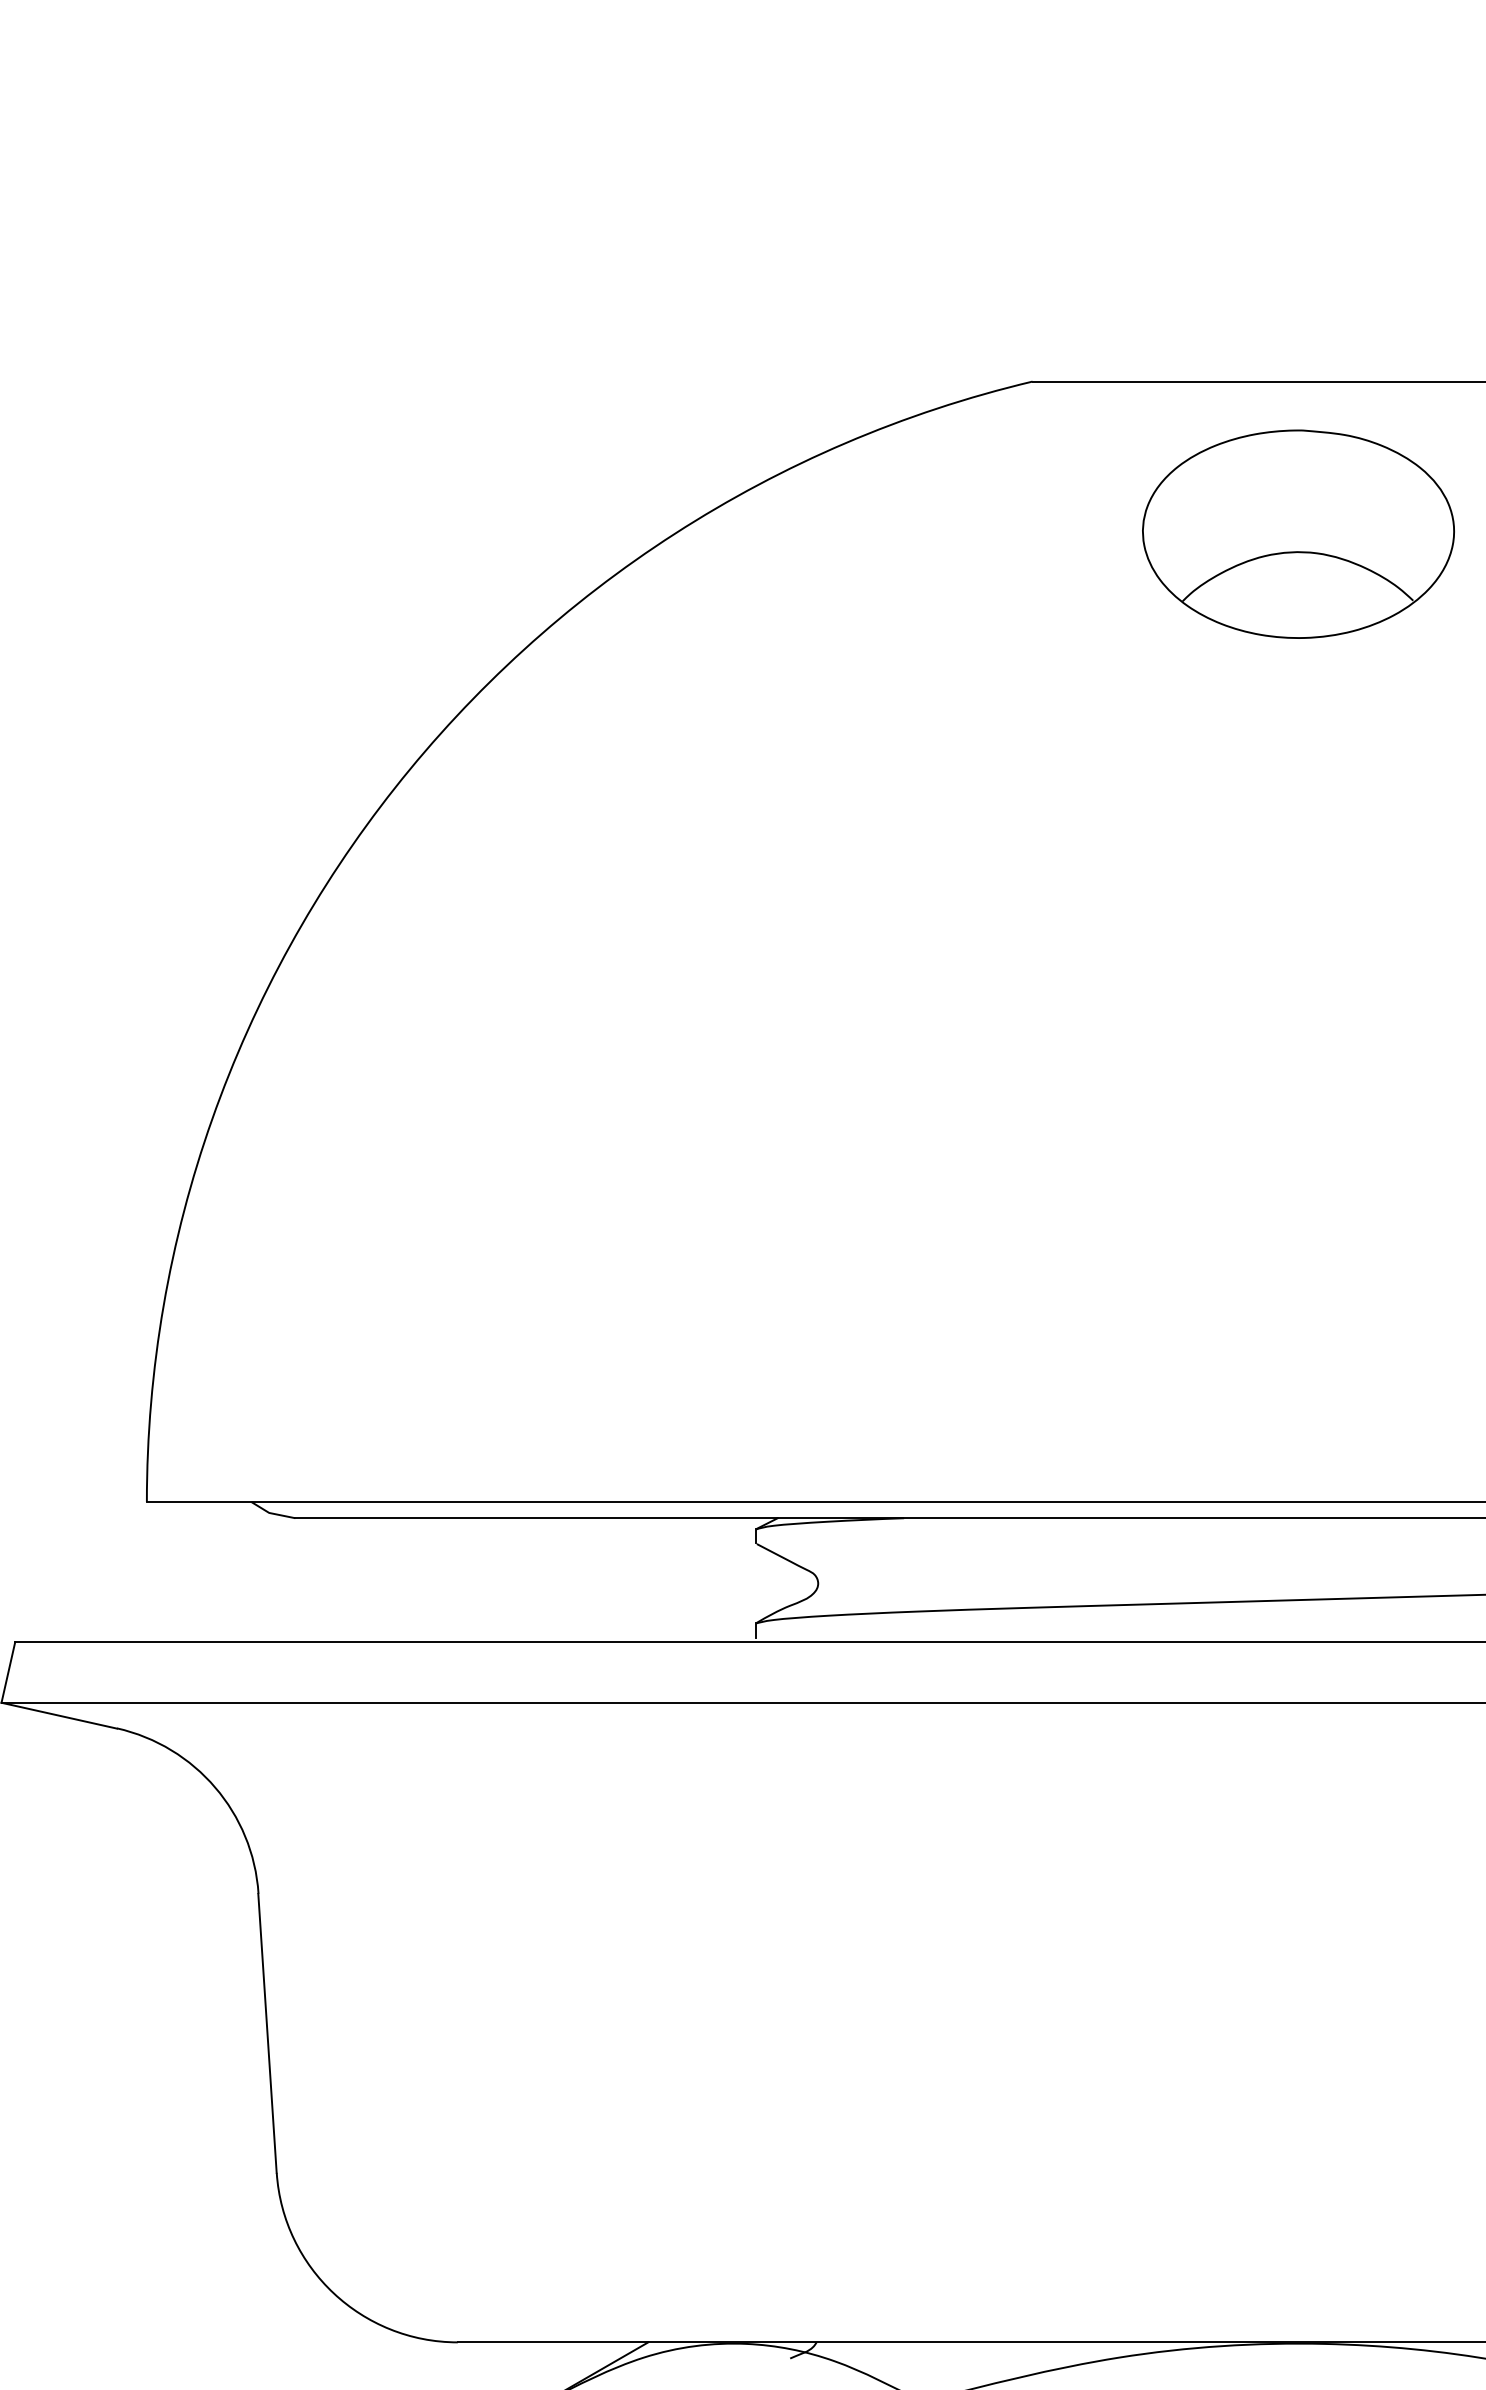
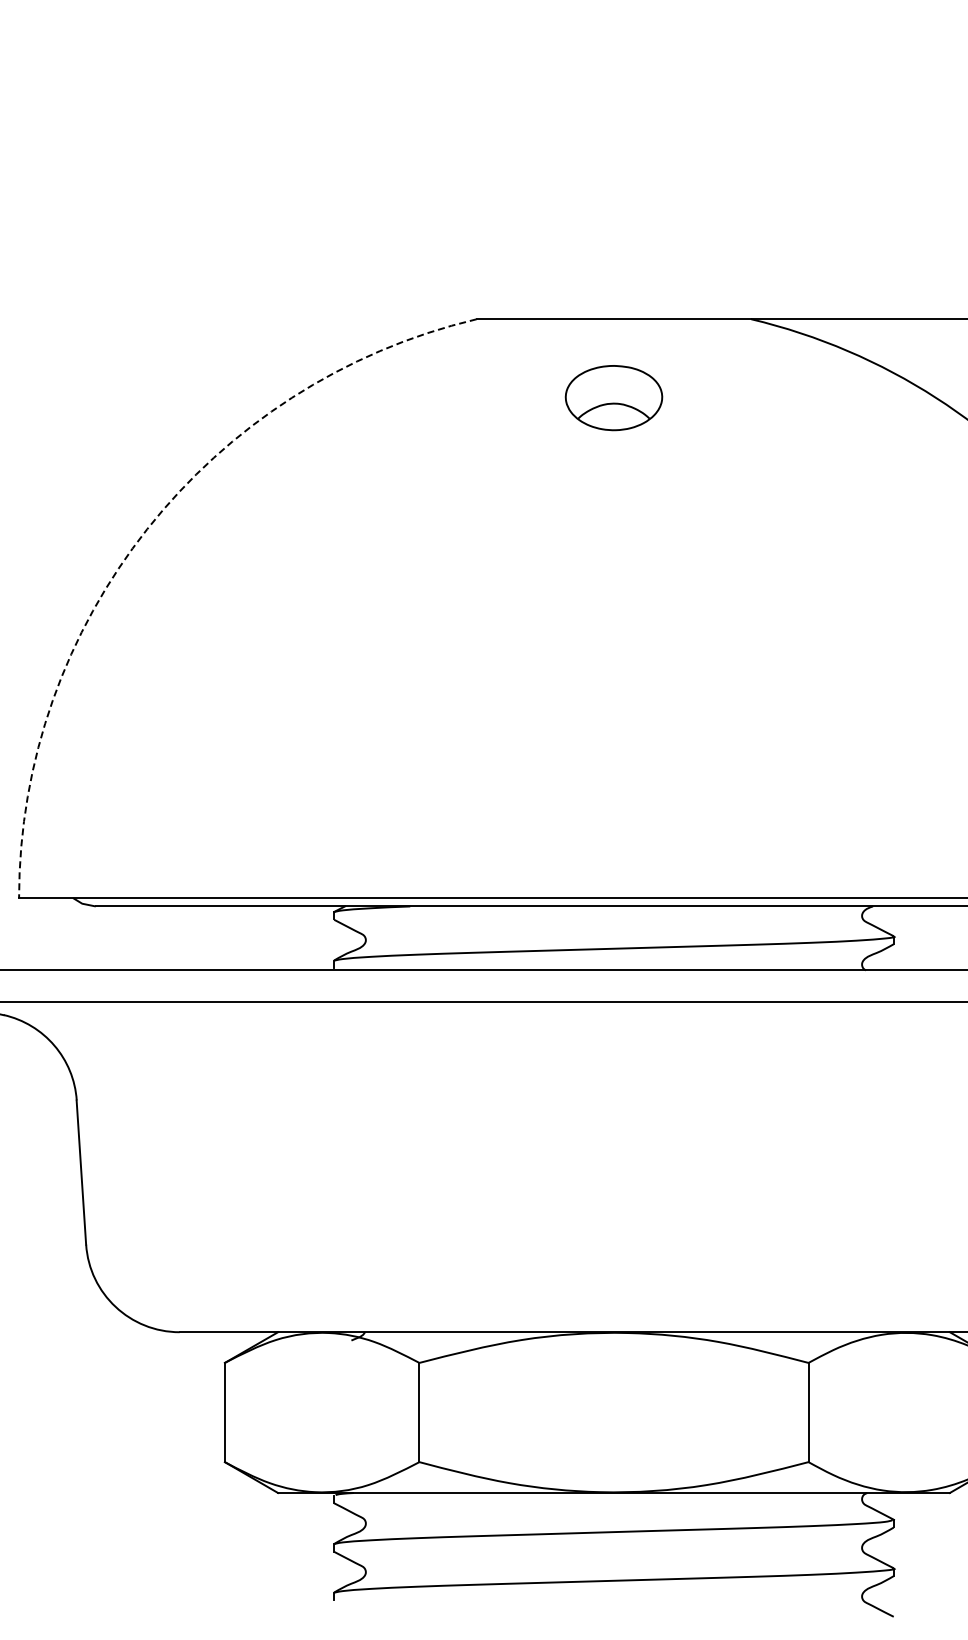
part: (1297, 533) -> (613, 397), size x0.6
arc: (395, 788) -> (147, 529), solid -> dashed

